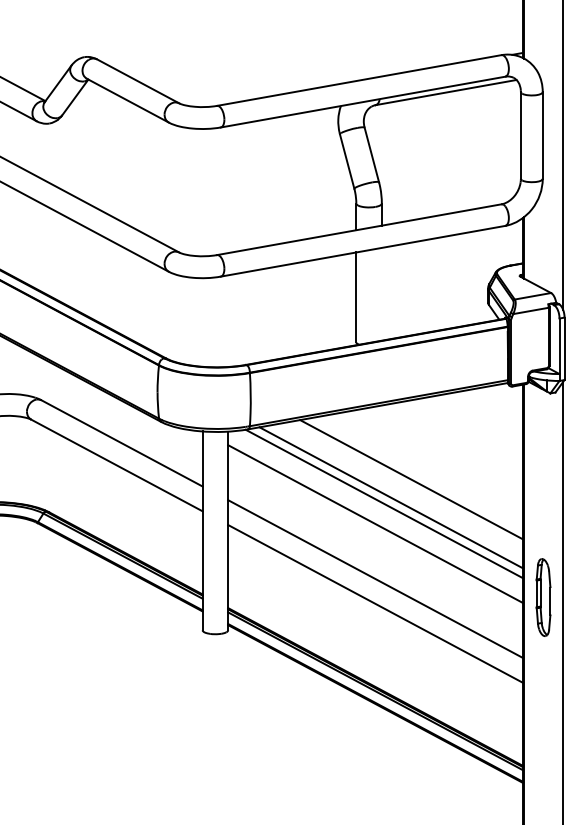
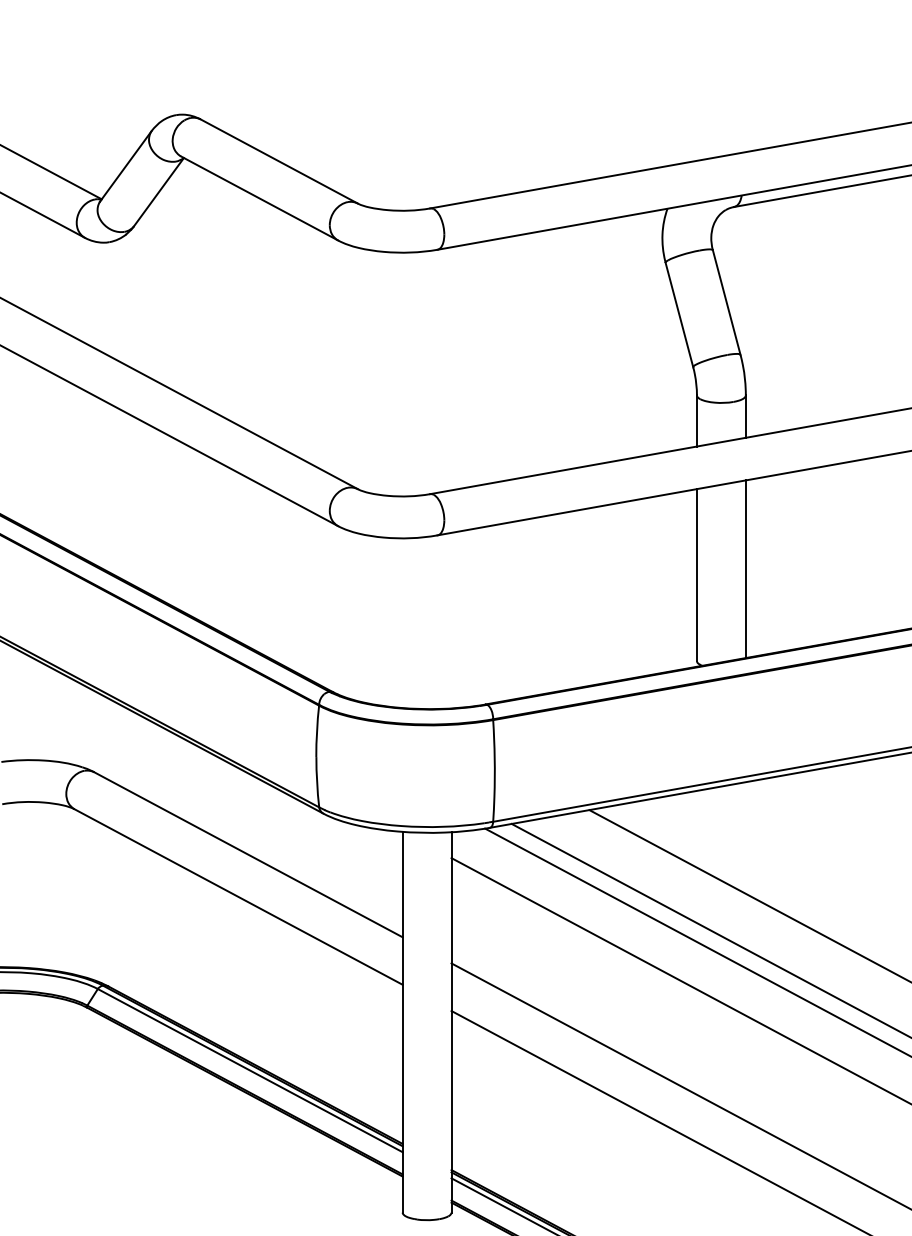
line: (381, 293) -> (745, 567), added

